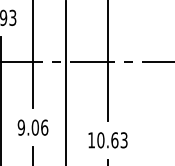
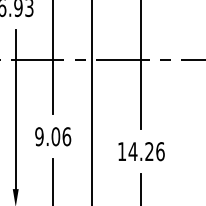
text: (112, 140) -> (146, 151), 10.63 -> 14.26

